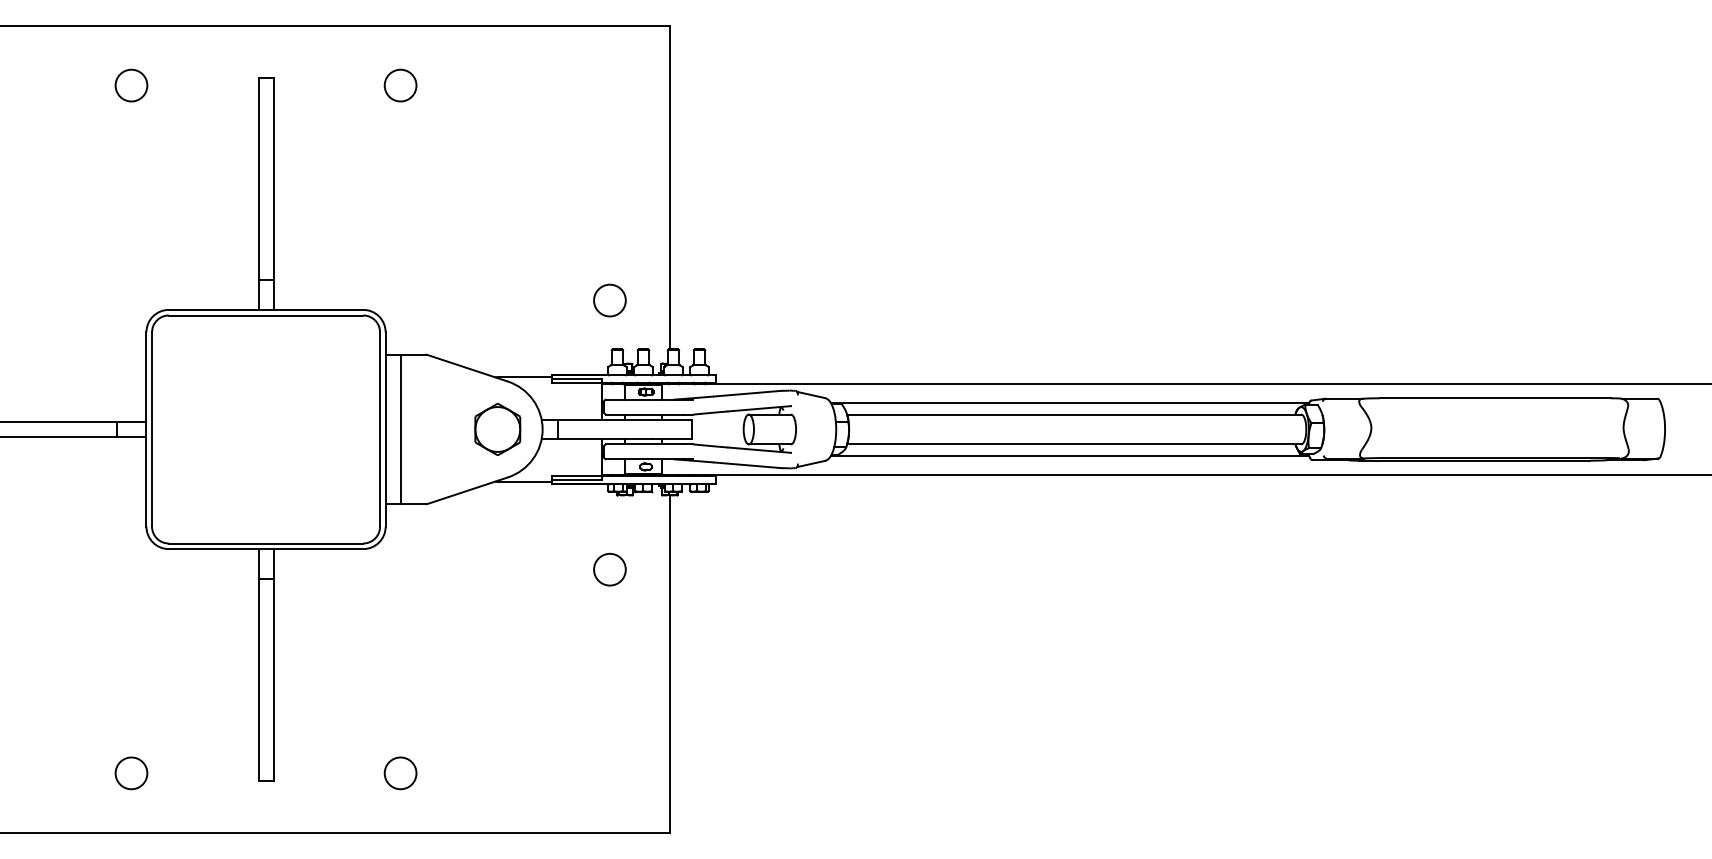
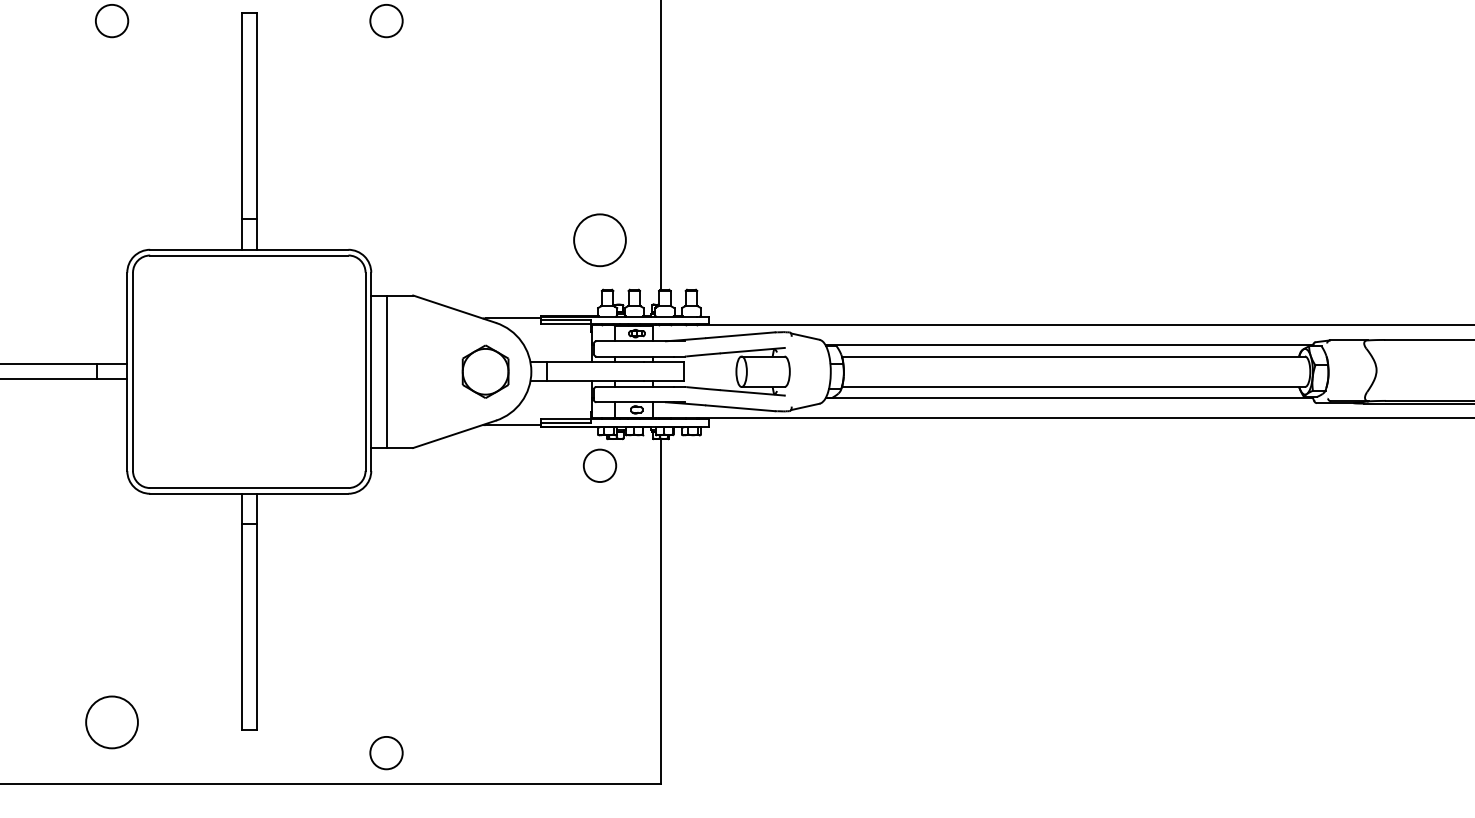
circle: (609, 300) -> (599, 240), size x1.6
circle: (609, 569) -> (599, 465), moved
circle: (131, 773) -> (112, 722), size x1.6
circle: (400, 773) -> (386, 753), moved

